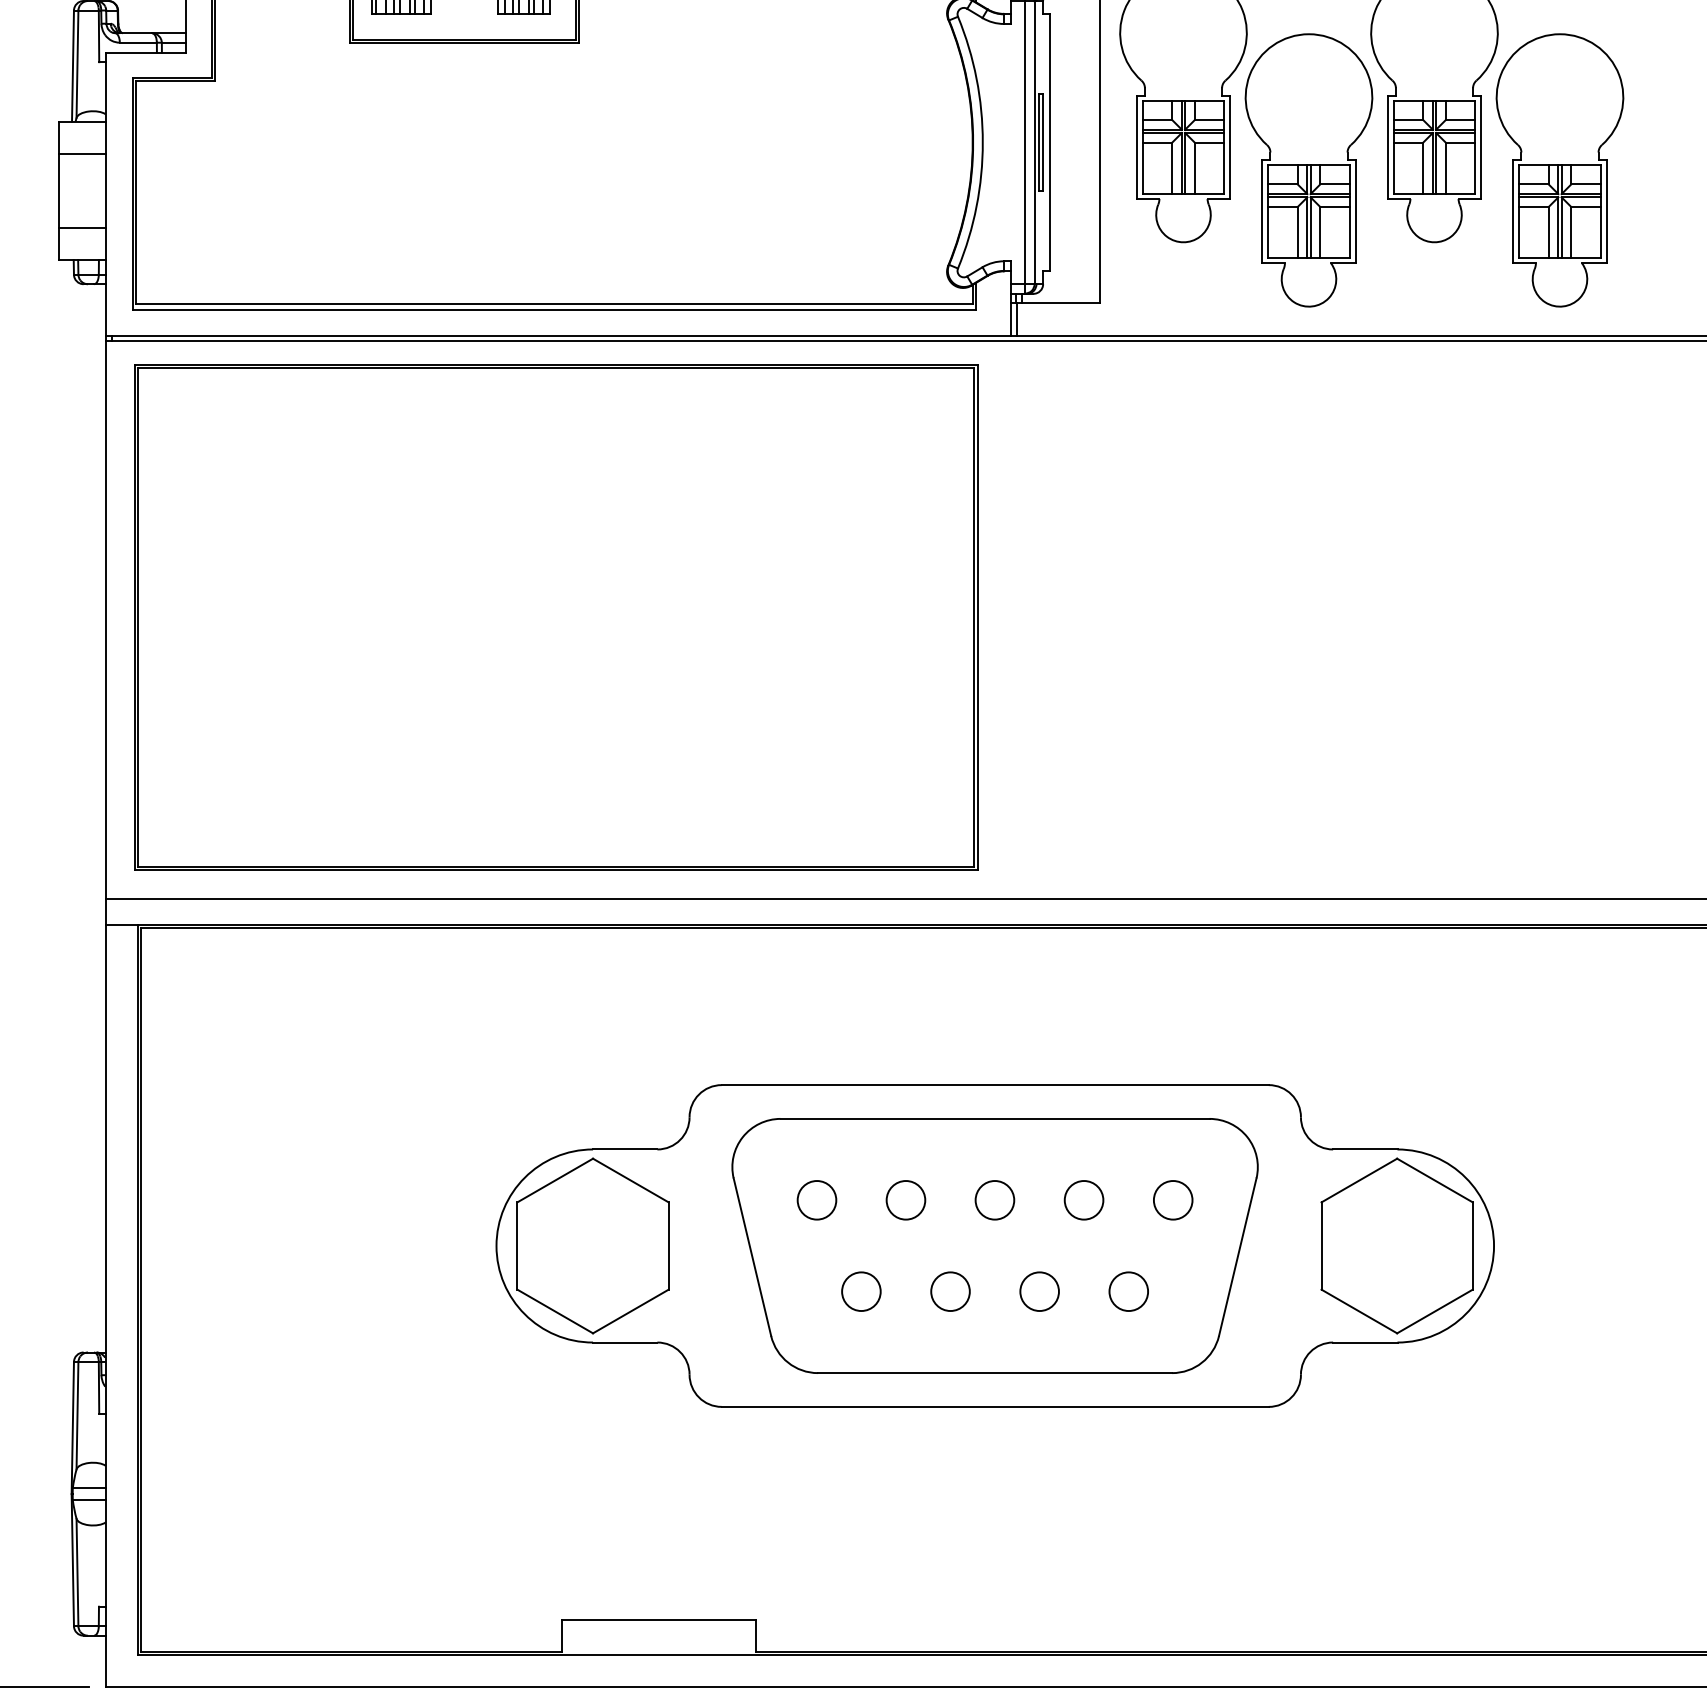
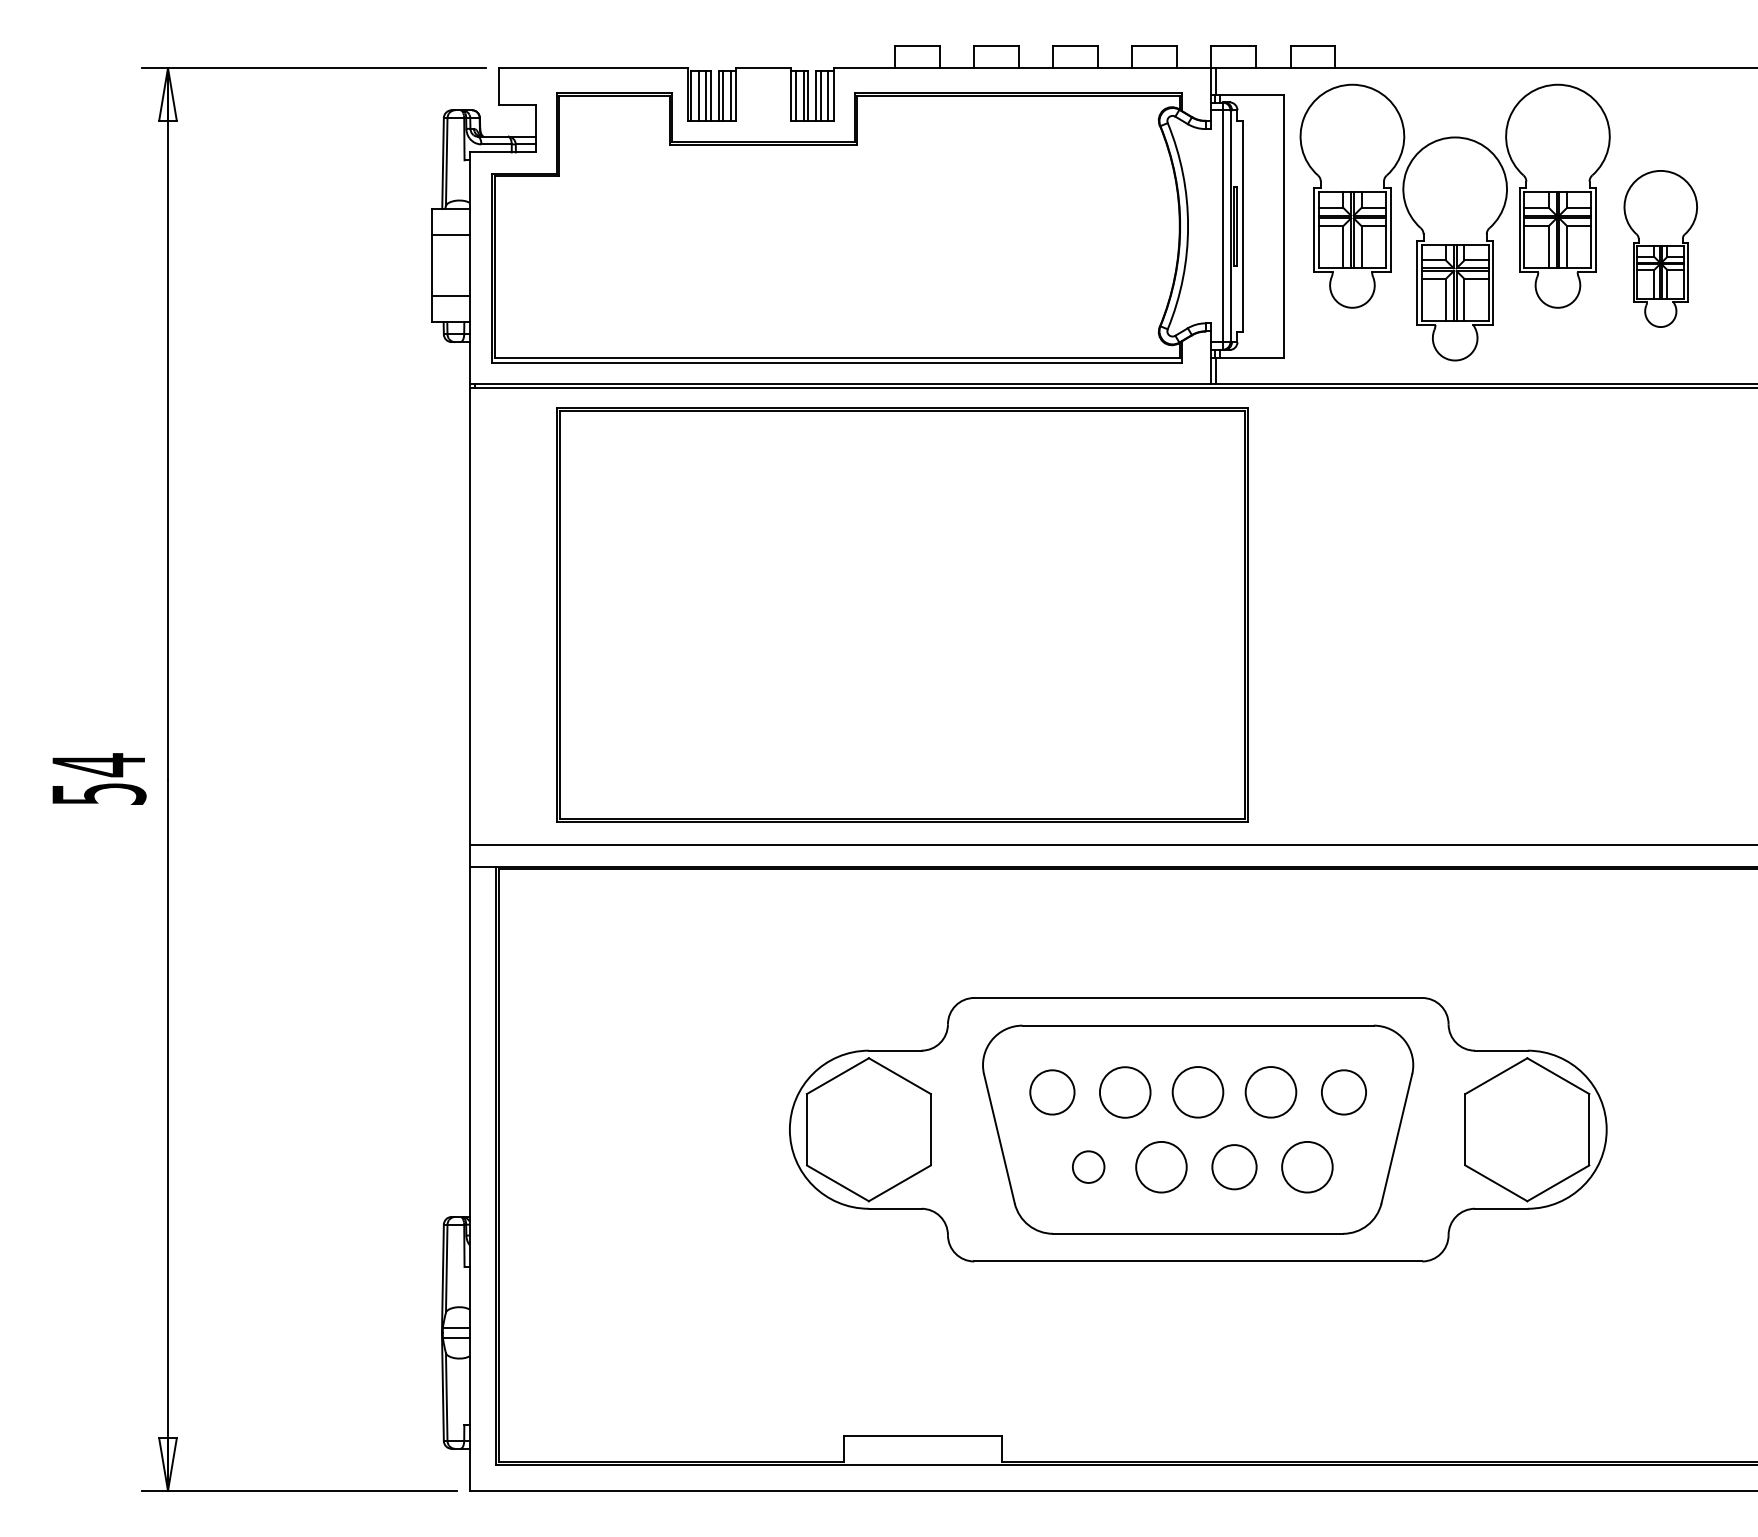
part: (1559, 169) -> (1660, 248), size x0.7
part: (555, 616) -> (902, 614), moved
circle: (816, 1199) -> (1051, 1091), size x1.4
circle: (905, 1199) -> (1124, 1091), size x1.6
circle: (1172, 1199) -> (1343, 1091), size x1.4
circle: (994, 1200) -> (1197, 1092), size x1.6
circle: (1083, 1200) -> (1270, 1092), size x1.6
circle: (950, 1290) -> (1161, 1166), size x1.6
circle: (1039, 1290) -> (1234, 1166), size x1.4
circle: (1128, 1290) -> (1307, 1166), size x1.6

